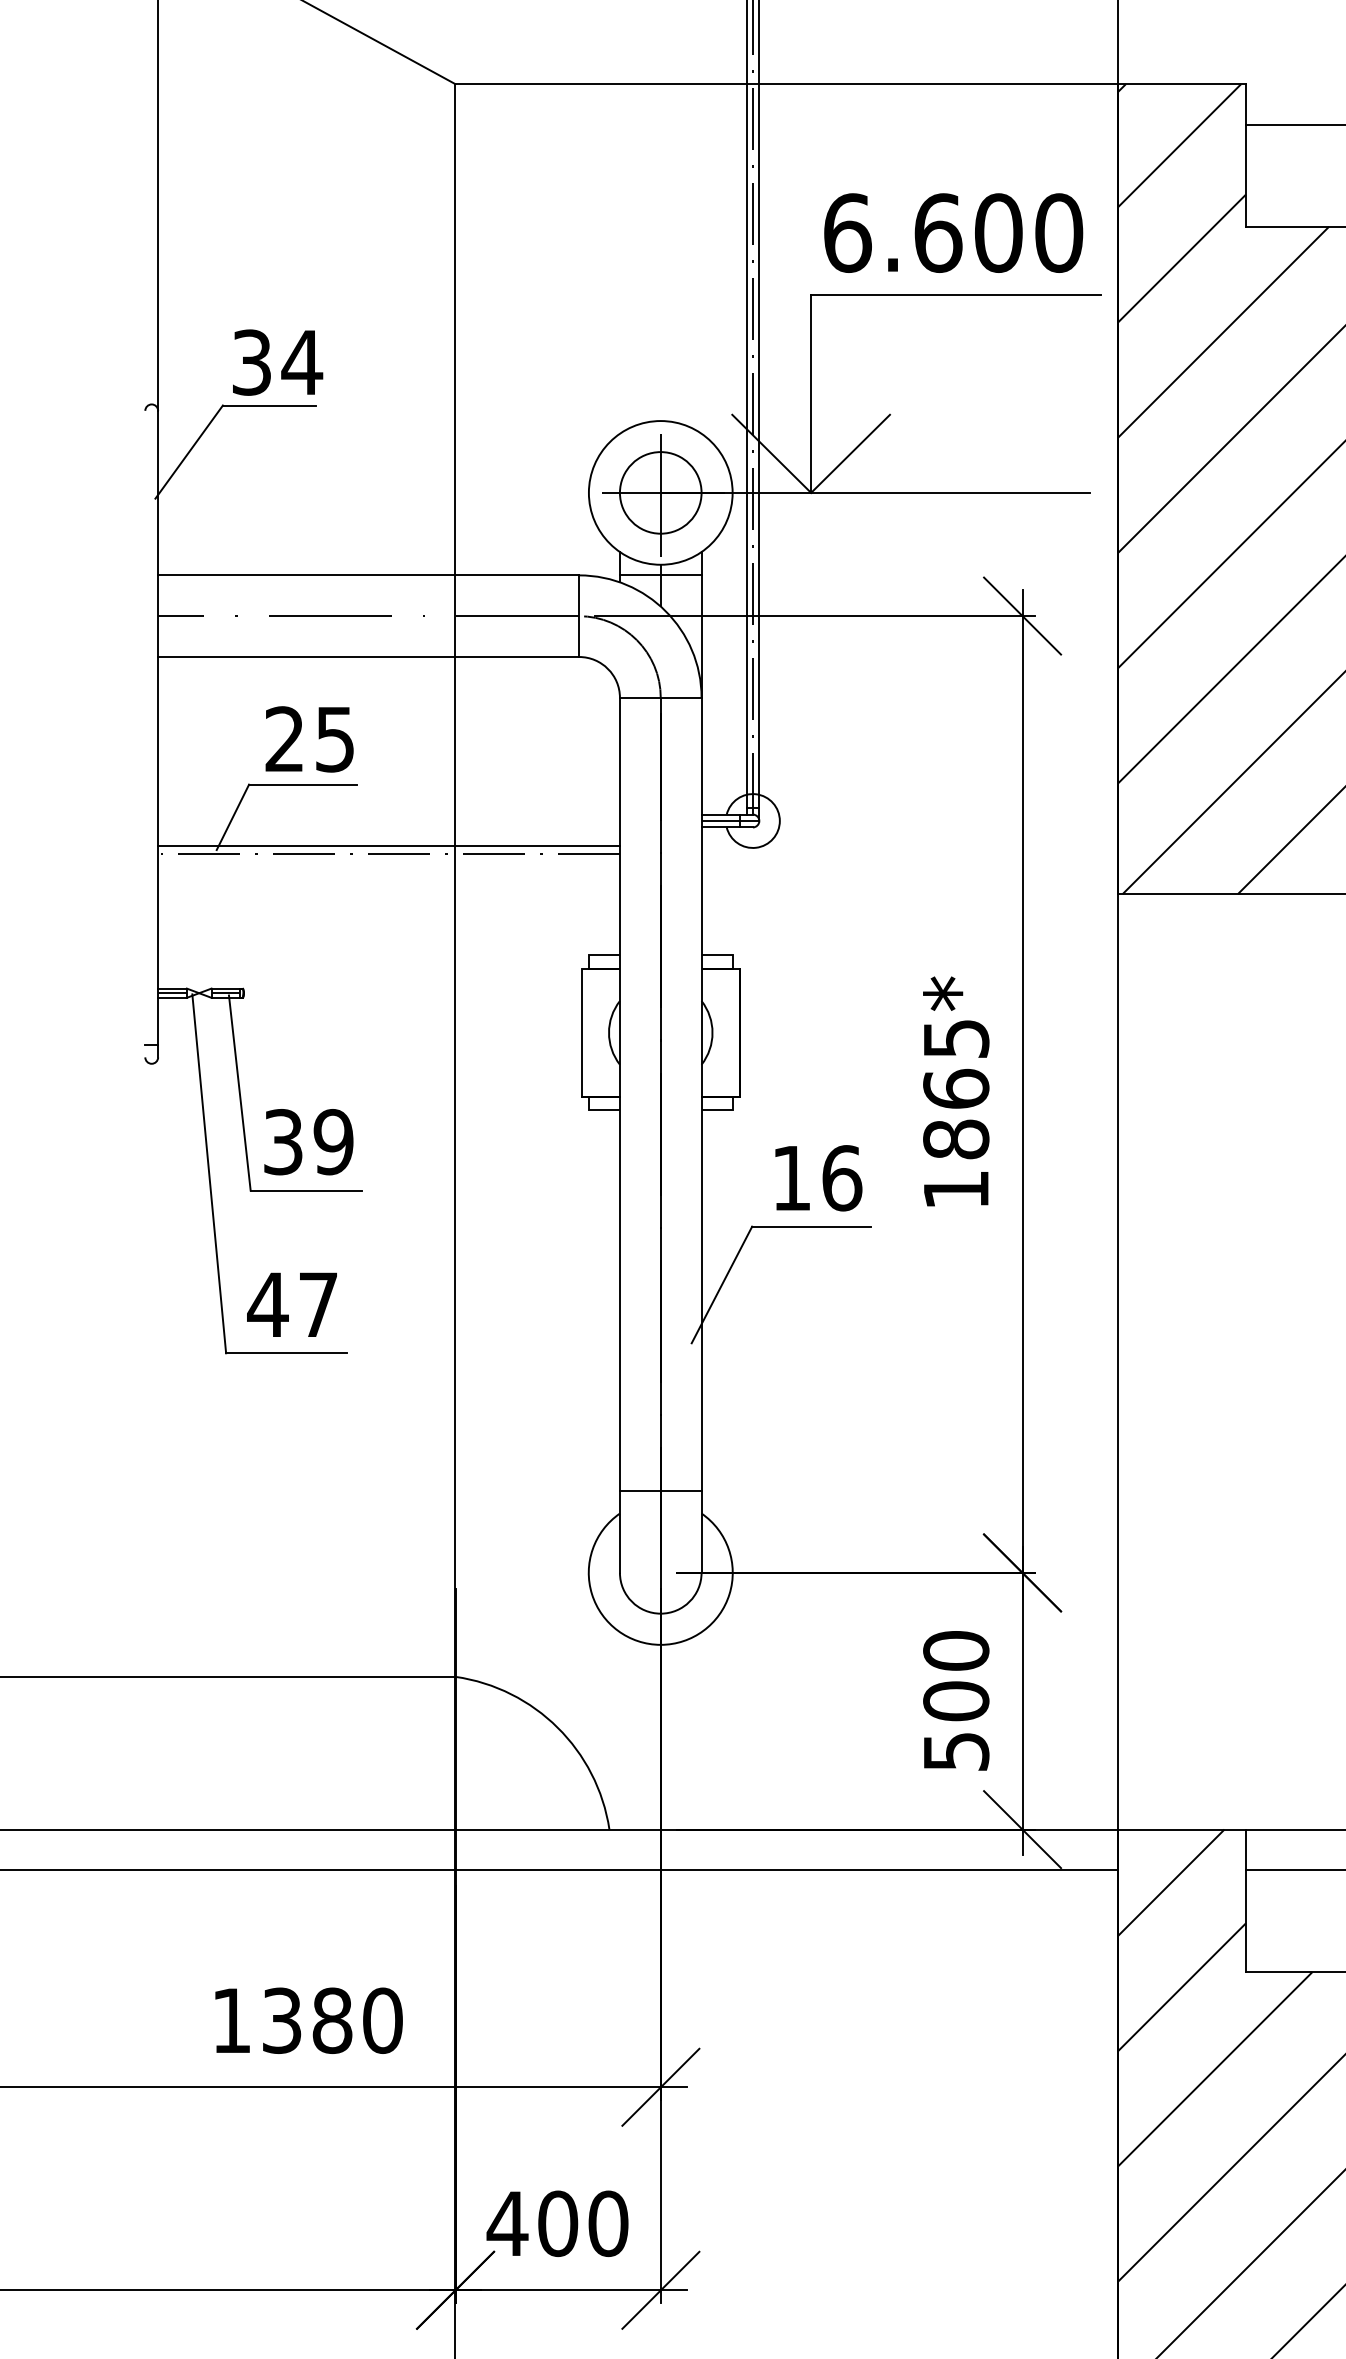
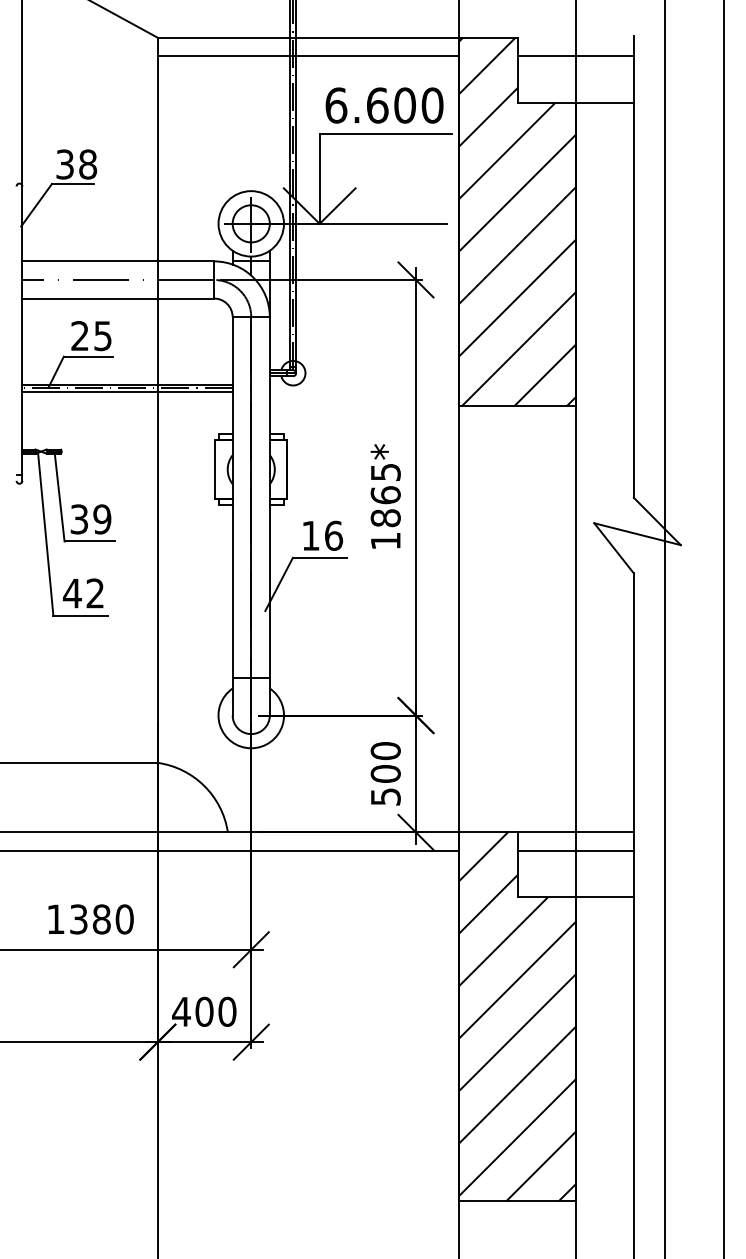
line: (786, 125) -> (308, 56), added
text: (301, 362) -> (87, 164), 34 -> 38
line: (388, 863) -> (127, 392), added
text: (316, 1304) -> (94, 593), 47 -> 42

